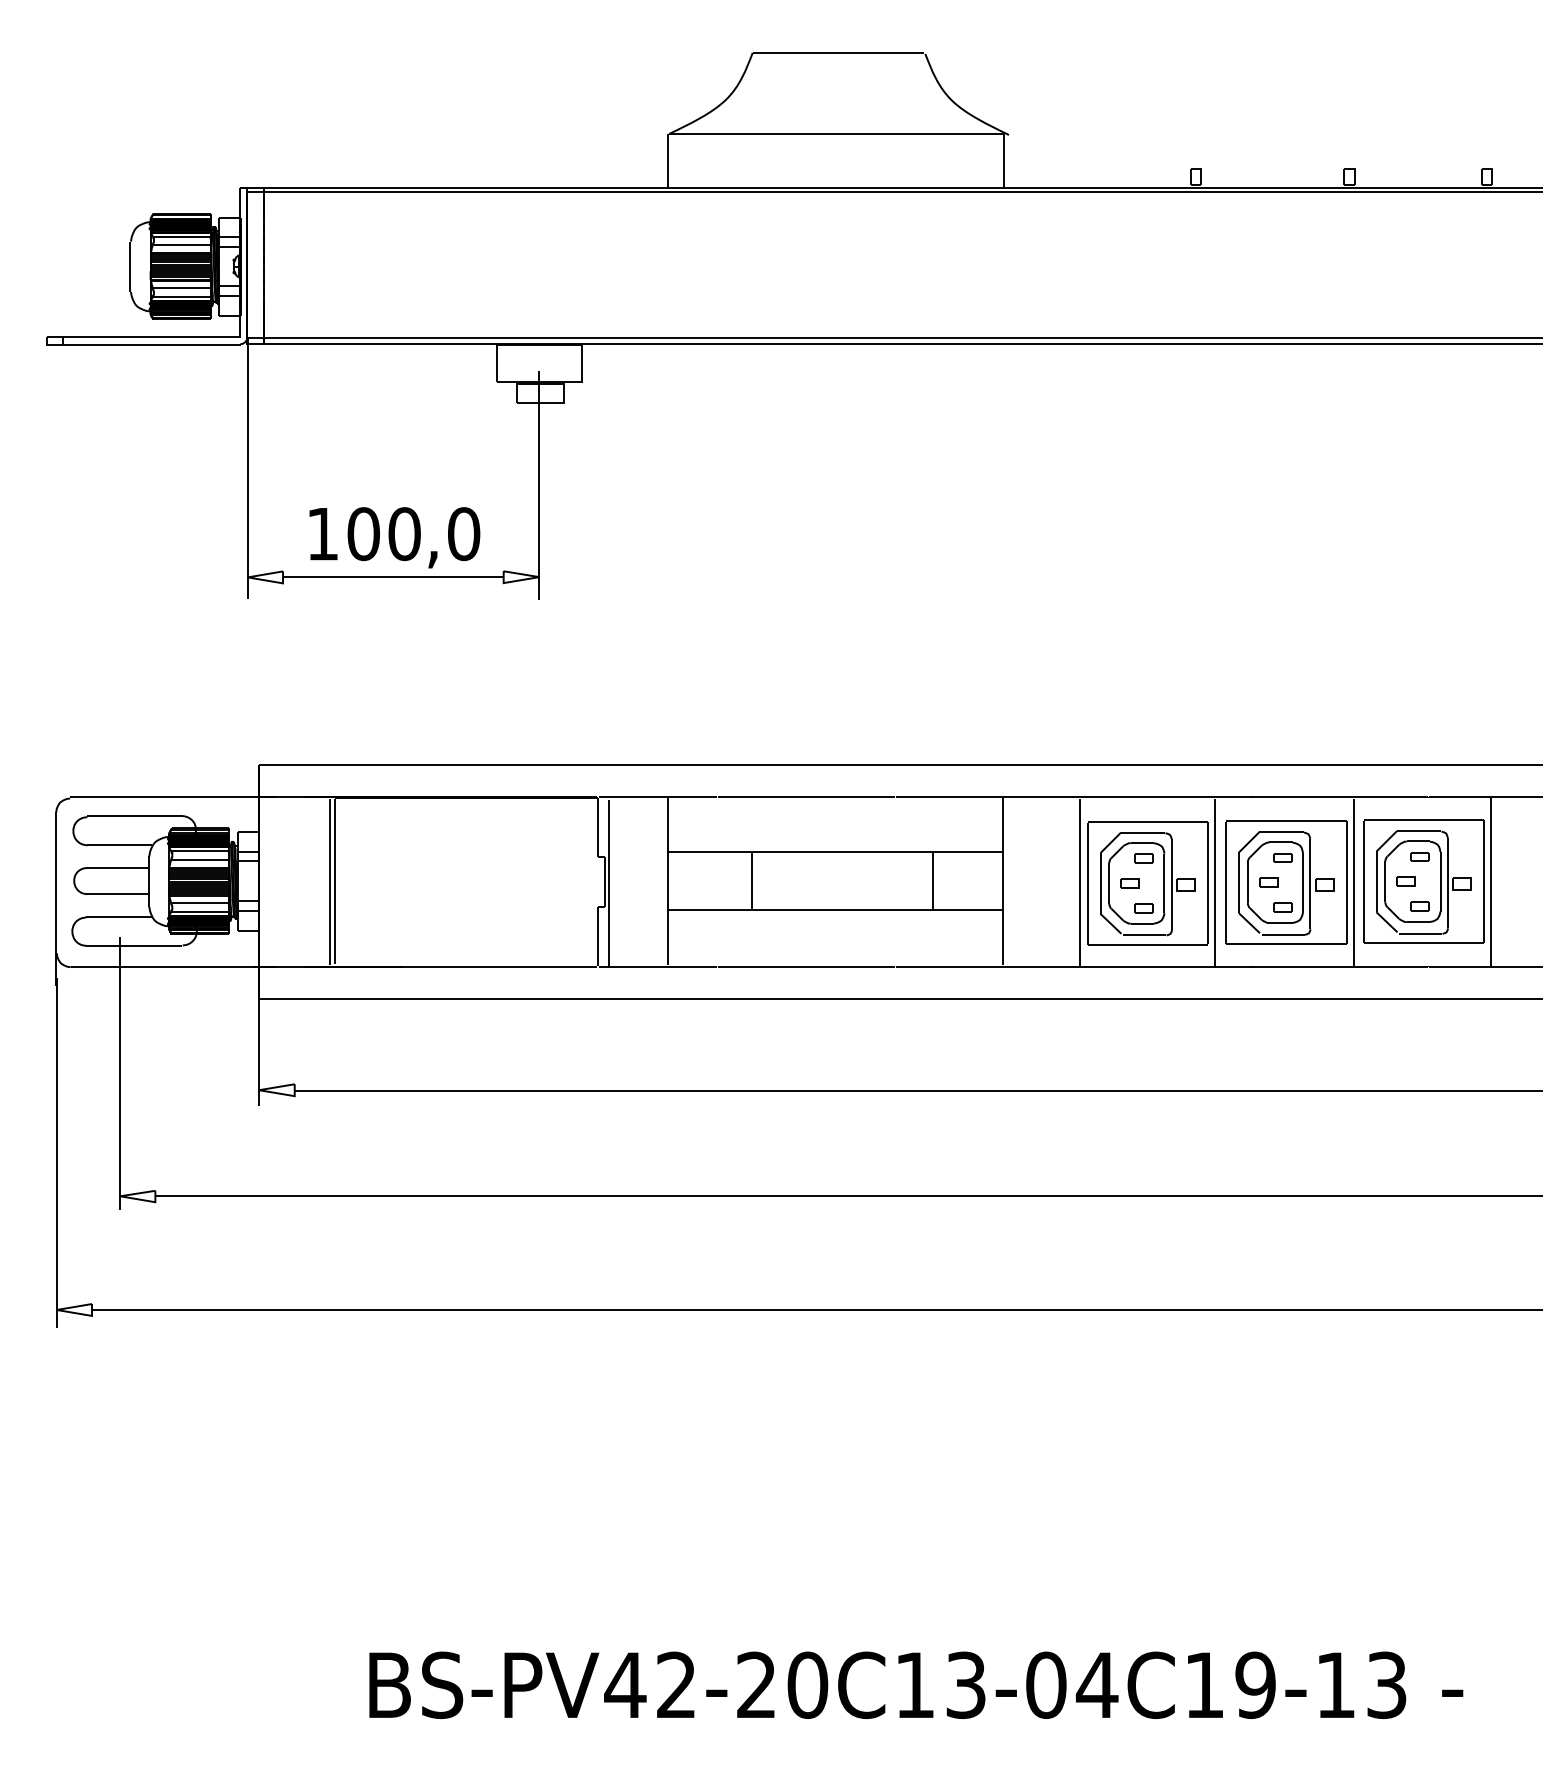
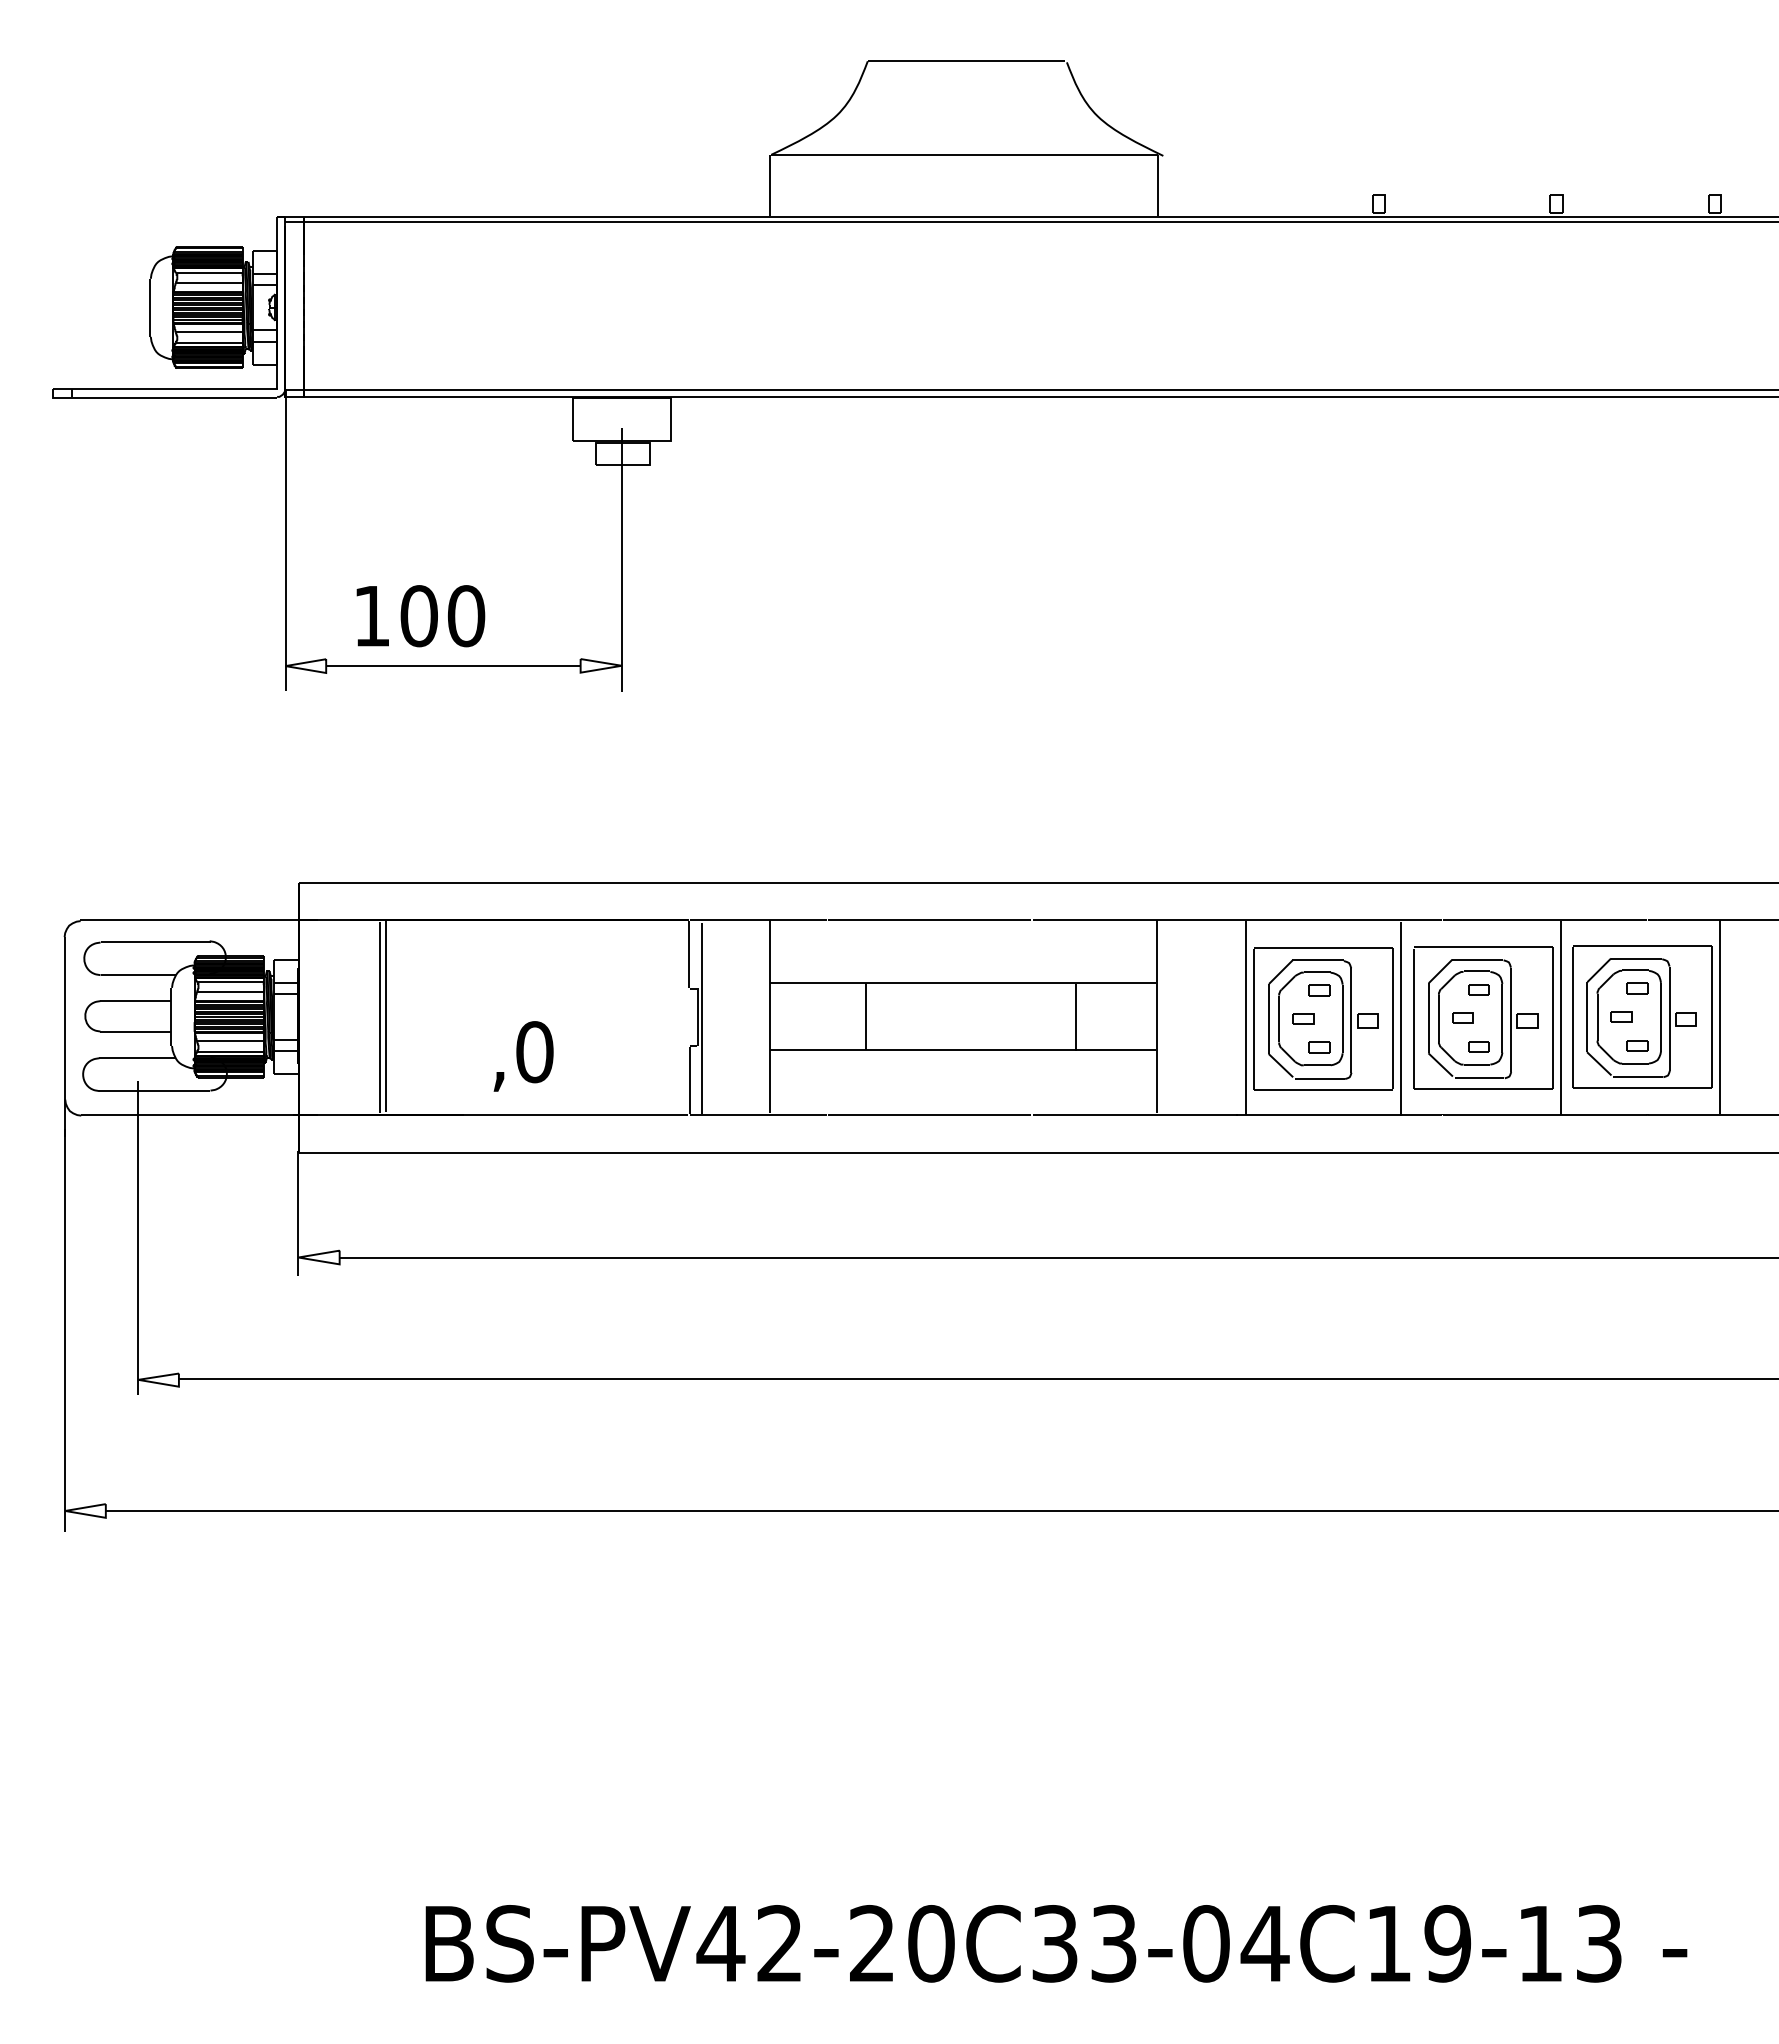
text: (454, 537) -> (523, 1056), moved
text: (914, 1685) -> (1054, 1943), BS-PV42-20C13-04C19-13 -> BS-PV42-20C33-04C19-13

